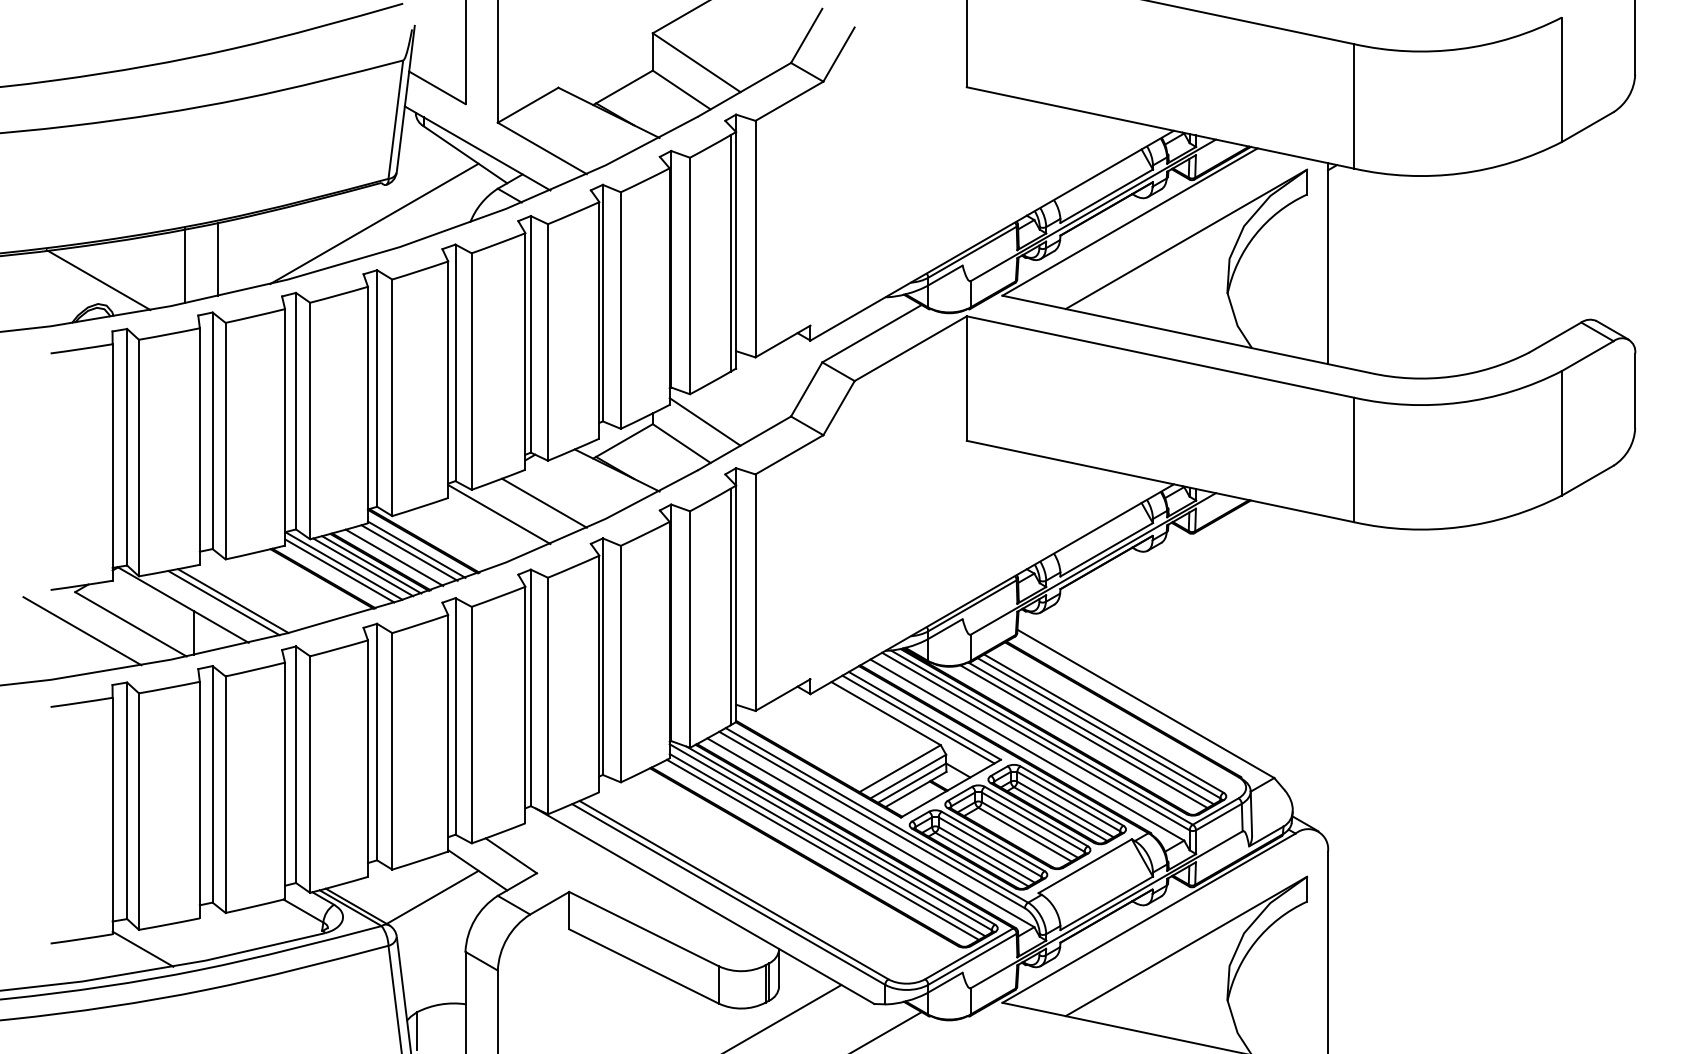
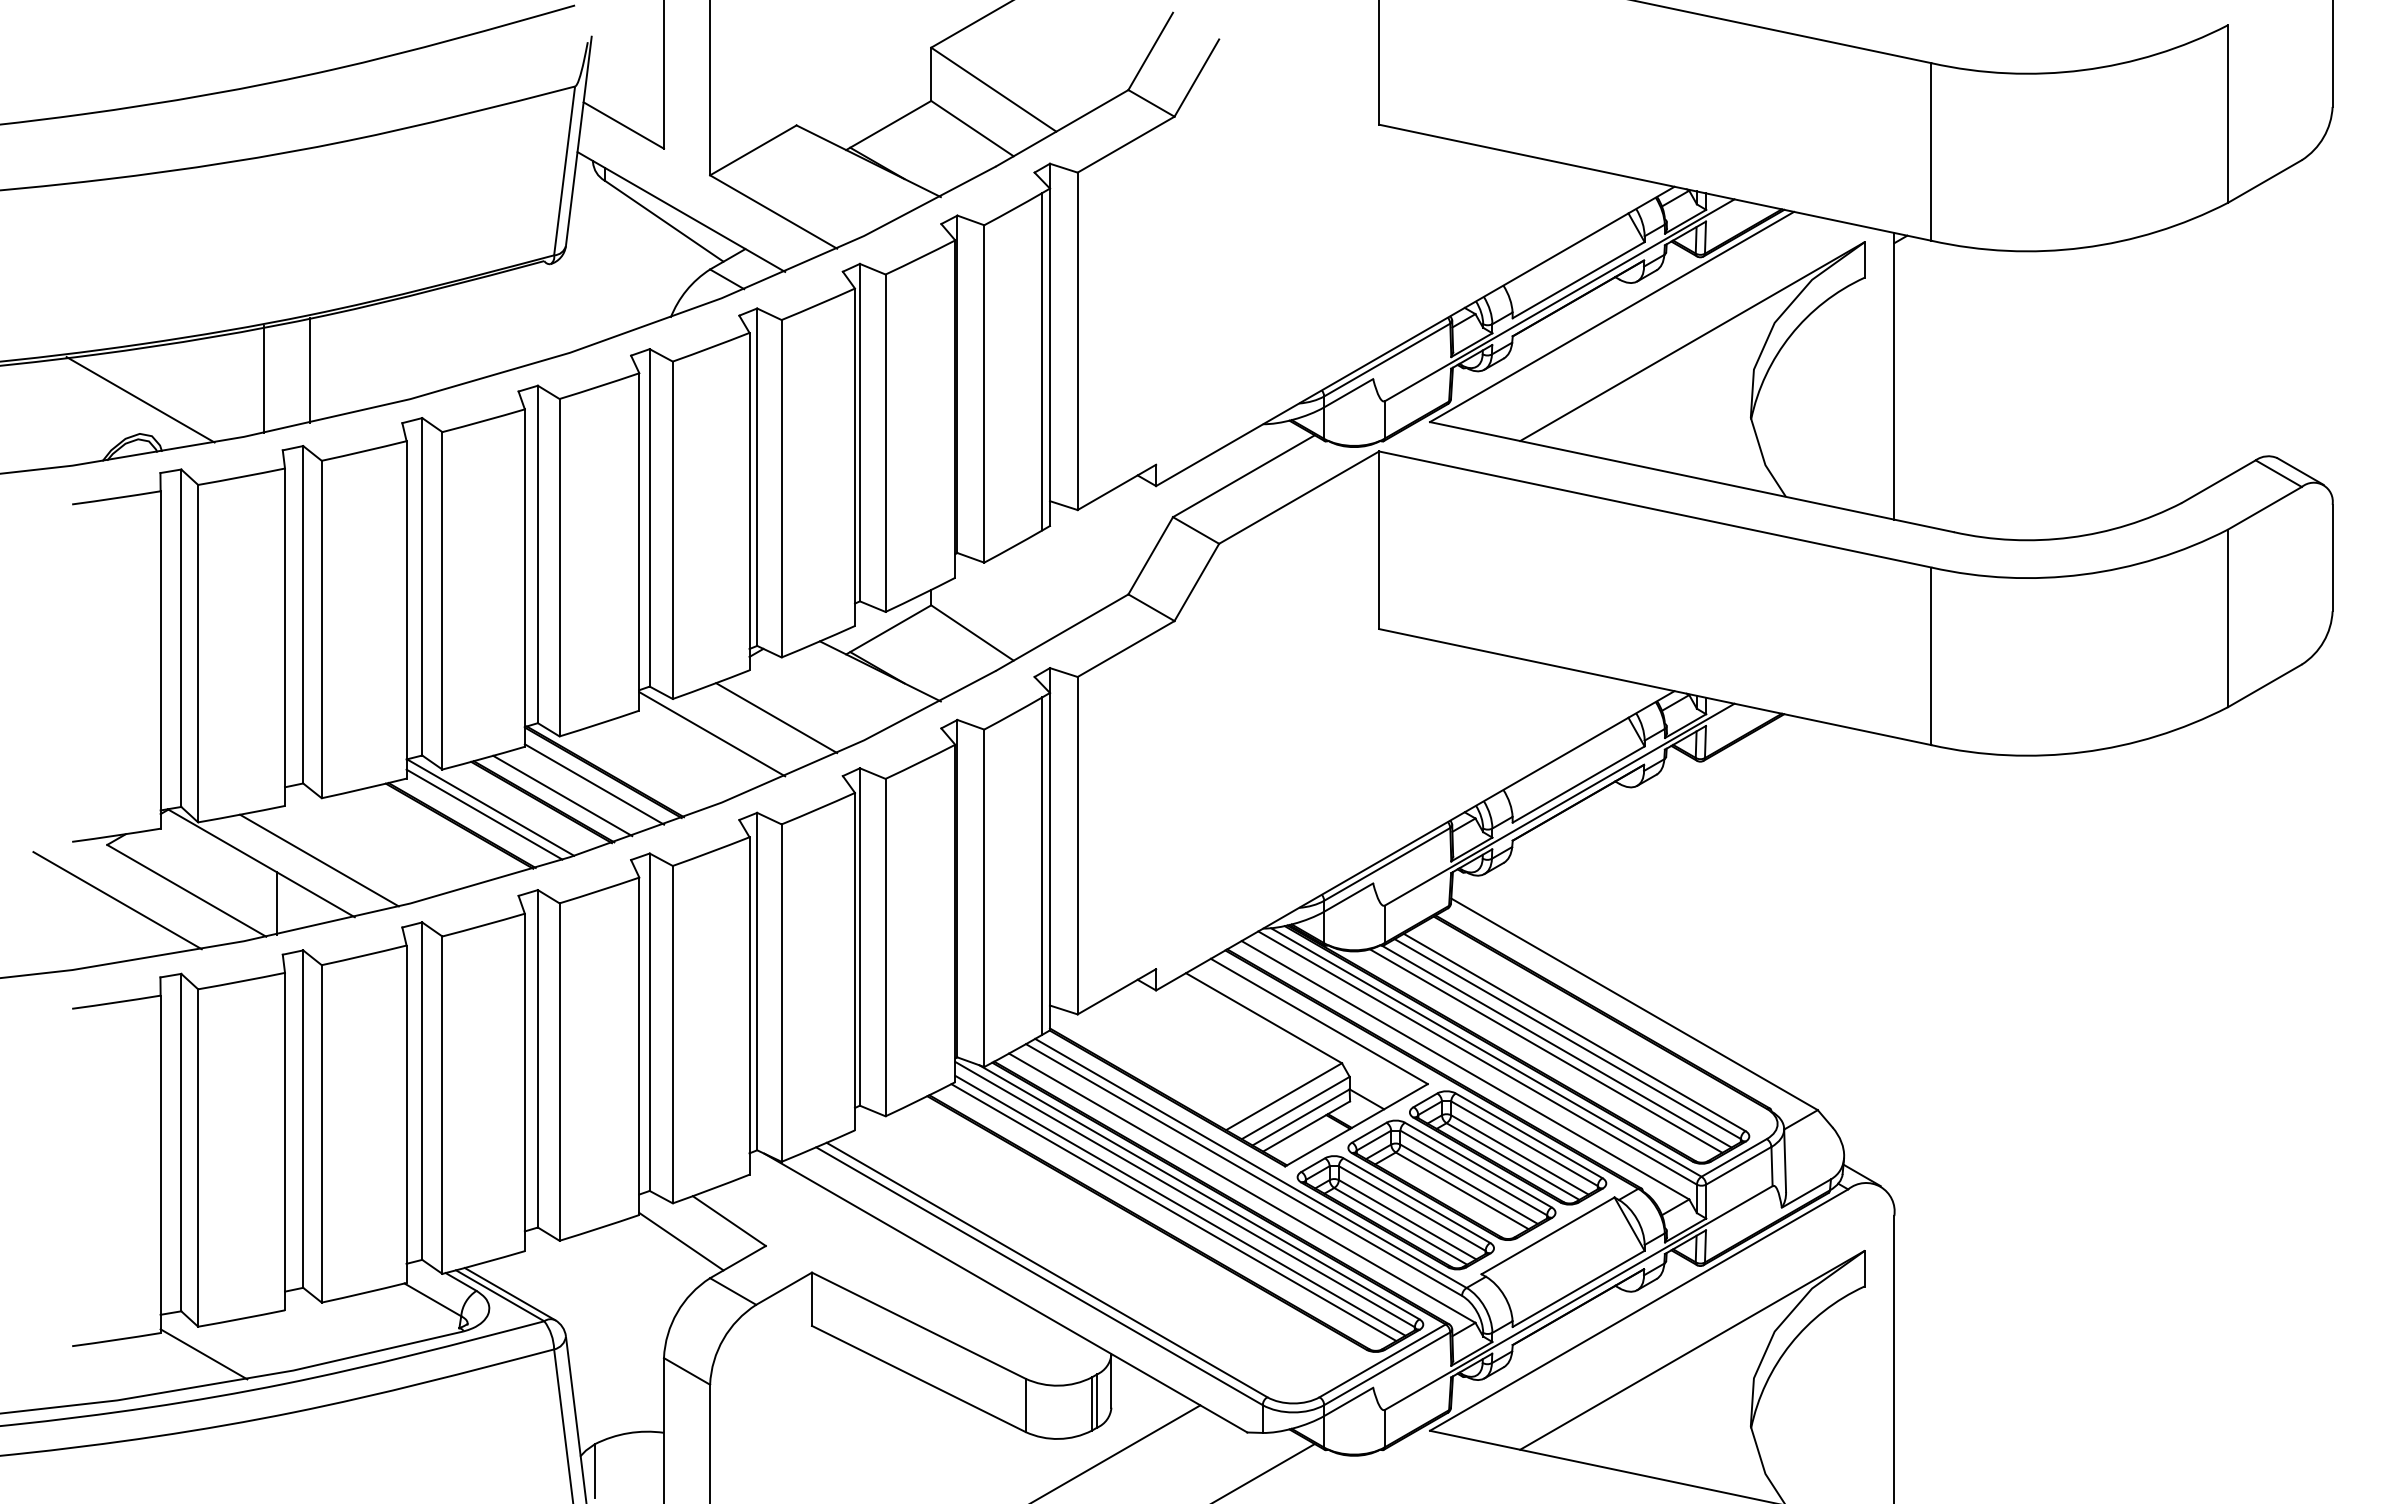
line: (374, 223) -> (533, 319), removed
line: (704, 422) -> (1005, 602), removed
line: (409, 552) -> (583, 788), removed
line: (371, 564) -> (530, 805), removed
line: (362, 567) -> (517, 809), removed
line: (233, 600) -> (332, 857), removed
line: (918, 719) -> (1309, 1026), removed
line: (432, 897) -> (616, 1280), removed

